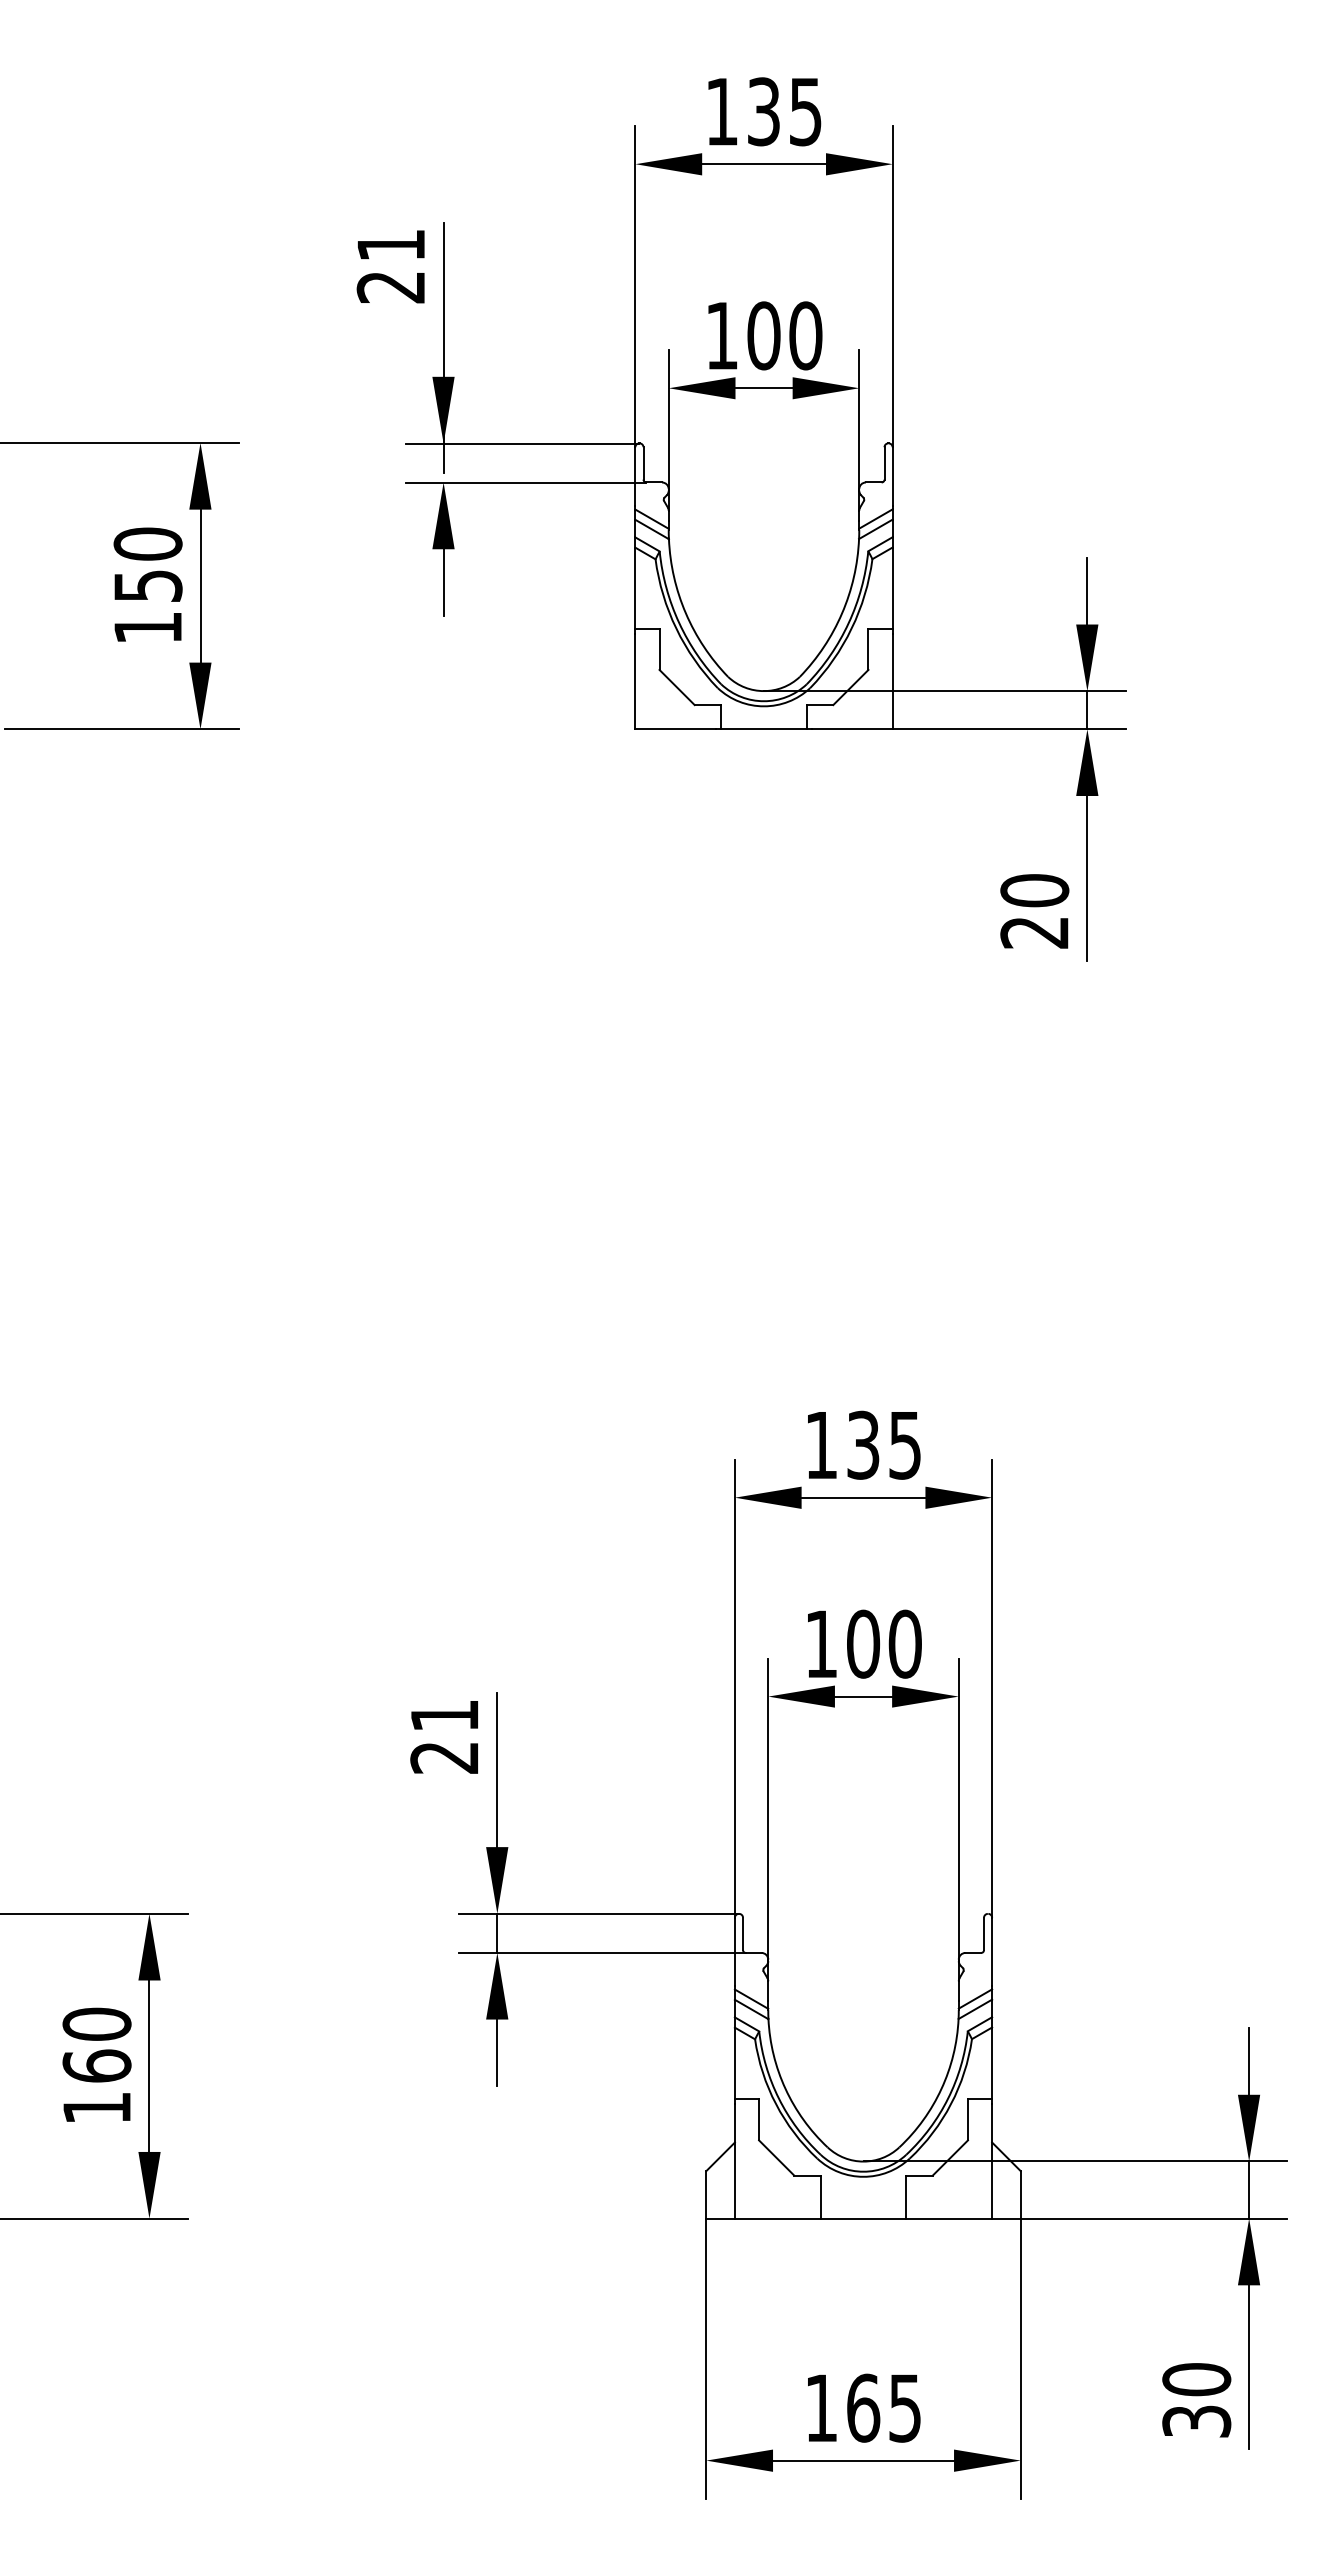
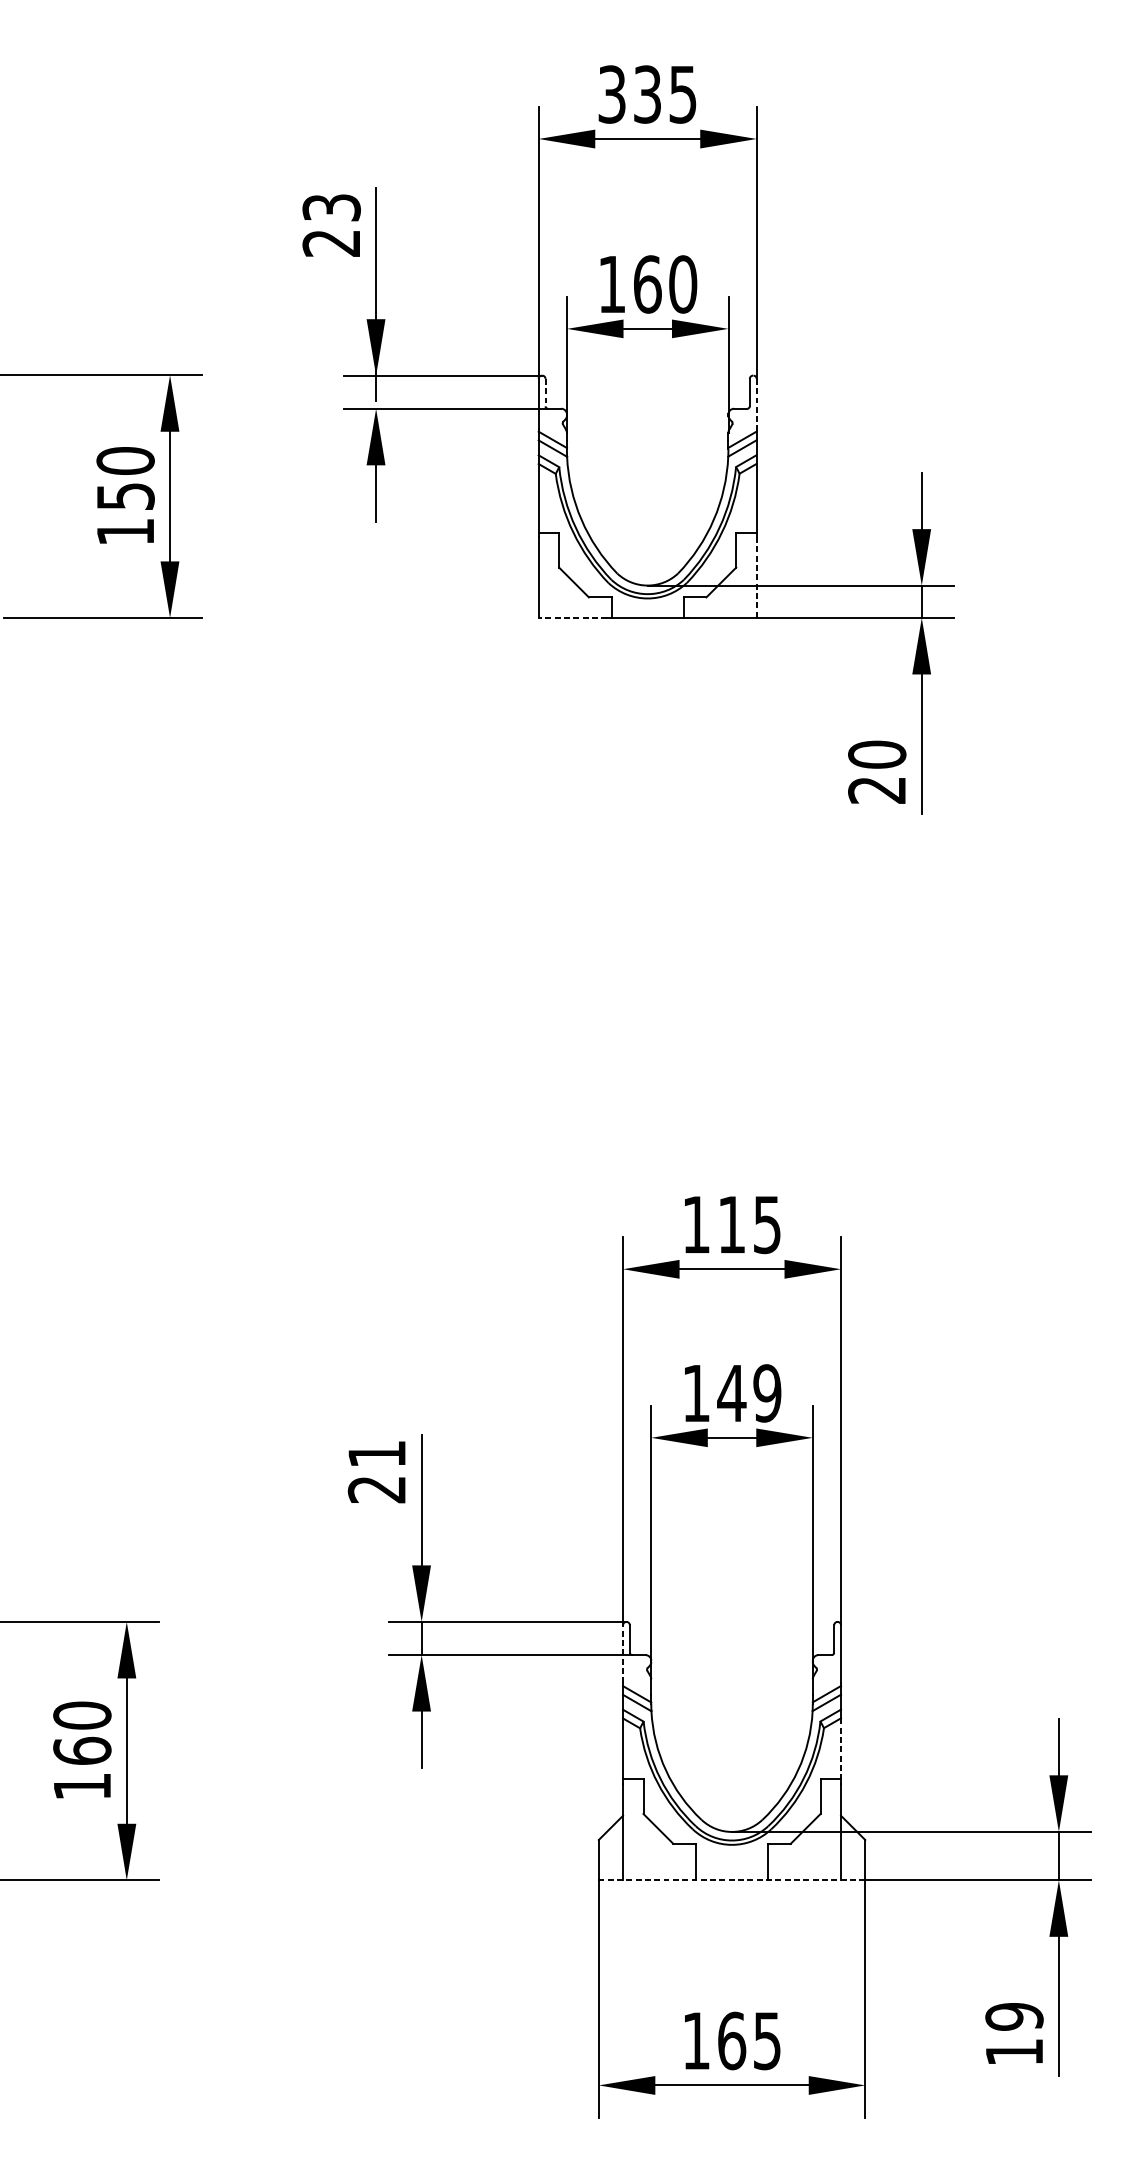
text: (721, 111) -> (611, 94), 135 -> 335
text: (390, 245) -> (331, 207), 21 -> 23
text: (763, 335) -> (647, 284), 100 -> 160
line: (643, 463) -> (545, 392), solid -> dashed
line: (892, 476) -> (756, 403), solid -> dashed
line: (892, 681) -> (756, 577), solid -> dashed
line: (675, 729) -> (572, 618), solid -> dashed
text: (863, 1444) -> (732, 1224), 135 -> 115
text: (883, 1643) -> (748, 1392), 100 -> 149
line: (734, 1951) -> (622, 1653), solid -> dashed
line: (992, 2063) -> (841, 1748), solid -> dashed
line: (863, 2218) -> (732, 1880), solid -> dashed
text: (1196, 2400) -> (1014, 2034), 30 -> 19

